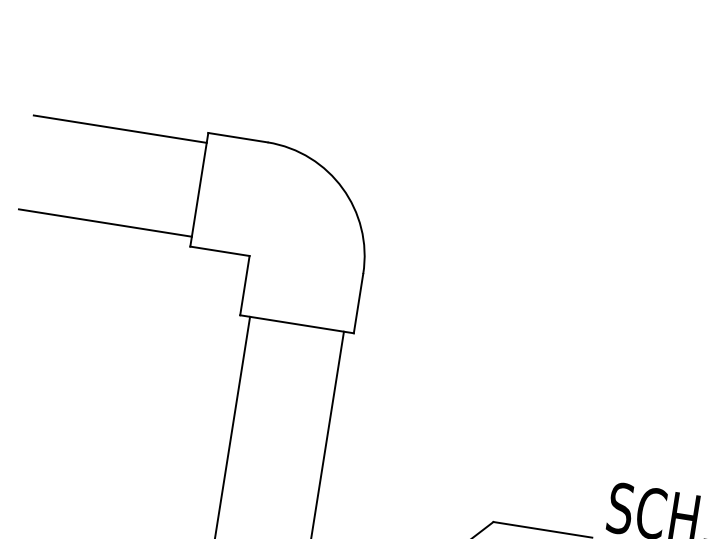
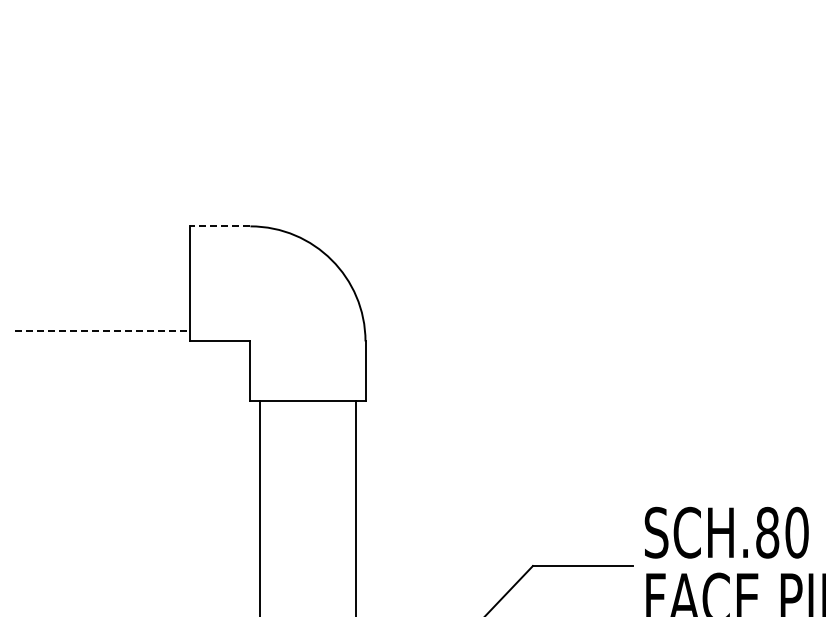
line: (119, 129) -> (102, 236), removed
line: (237, 137) -> (219, 226), solid -> dashed
line: (105, 223) -> (102, 331), solid -> dashed

